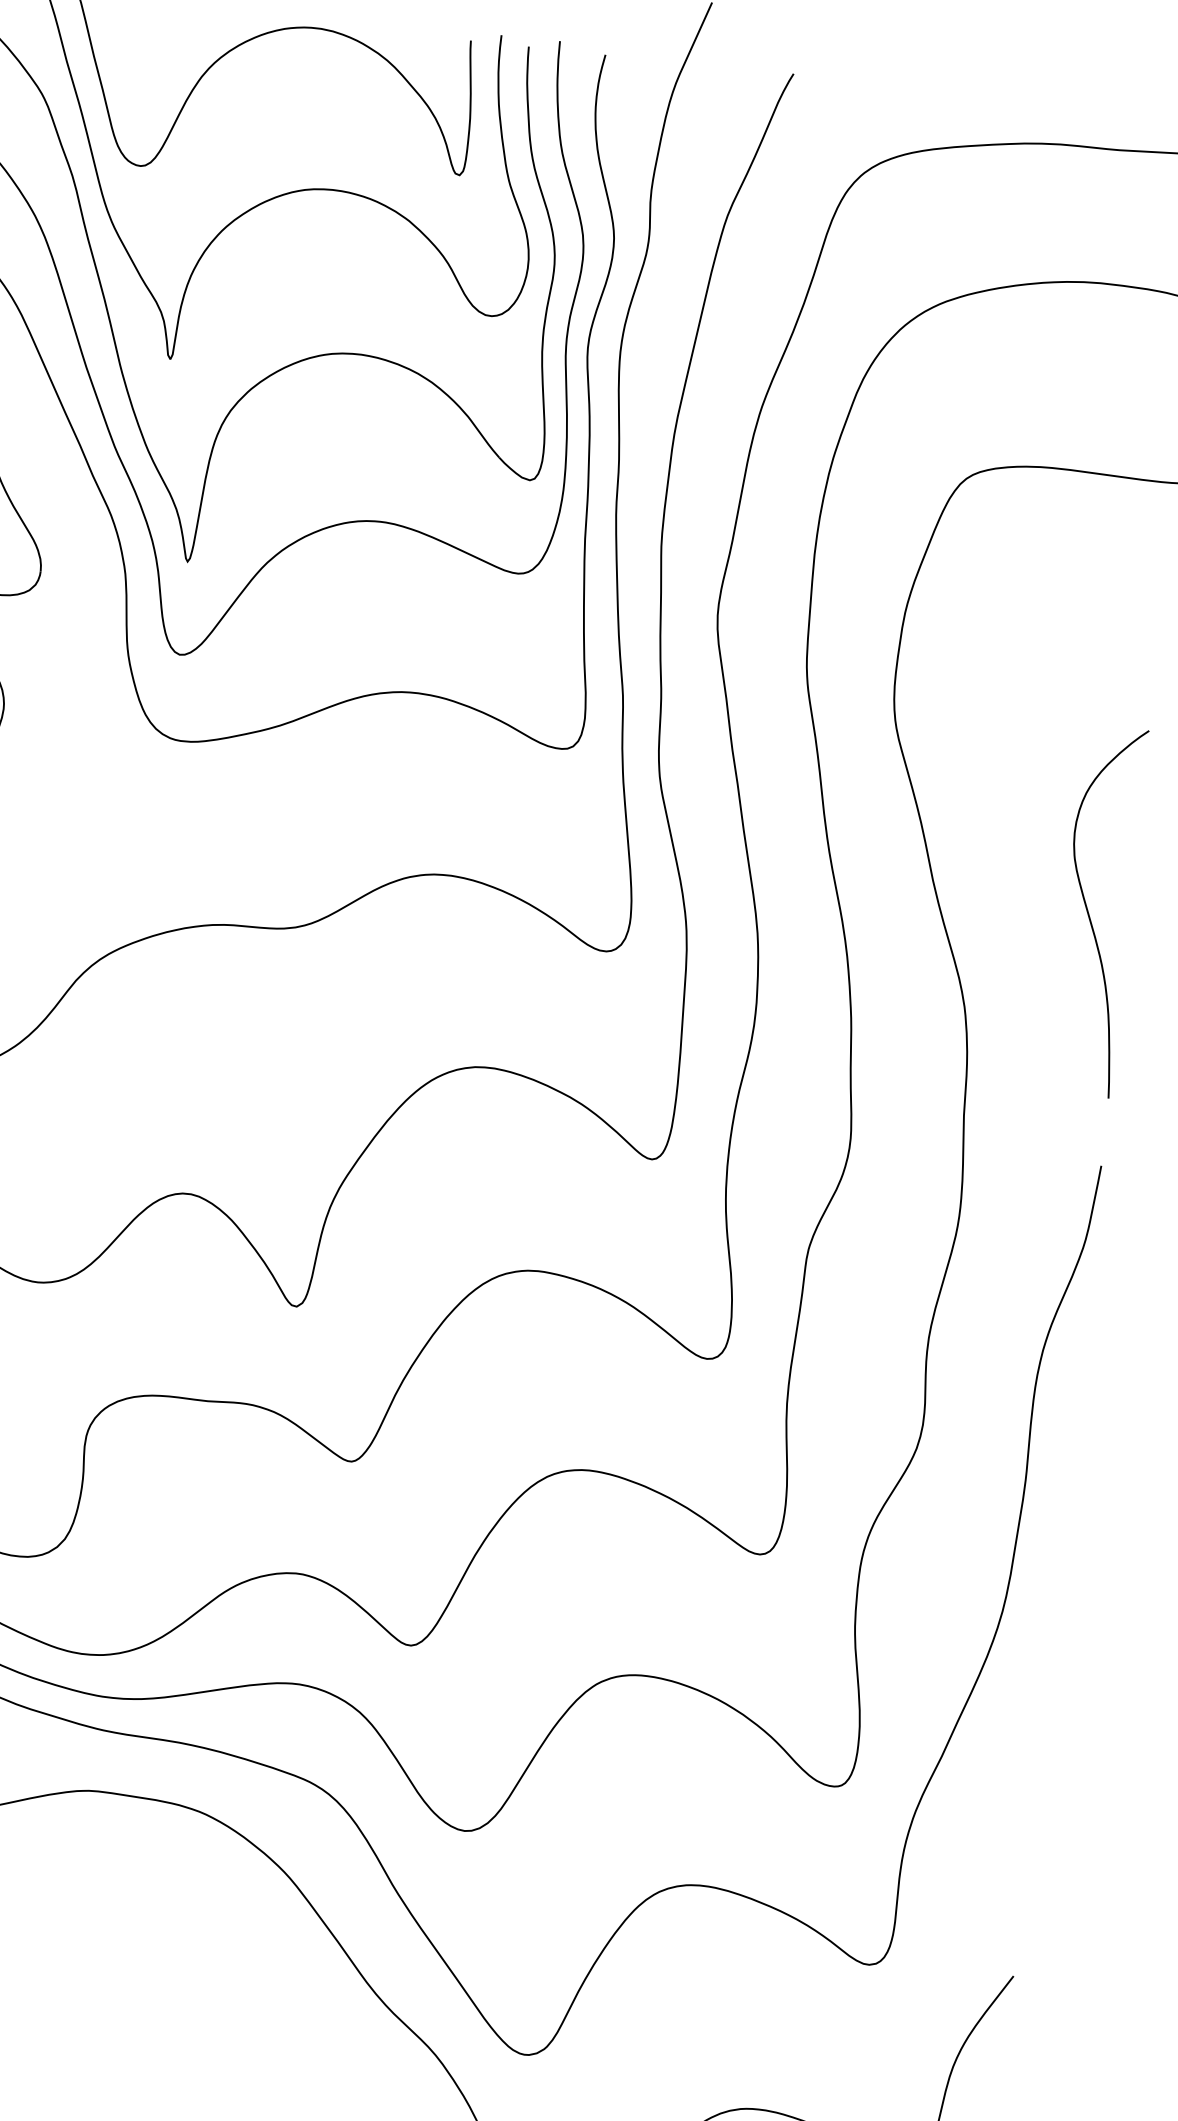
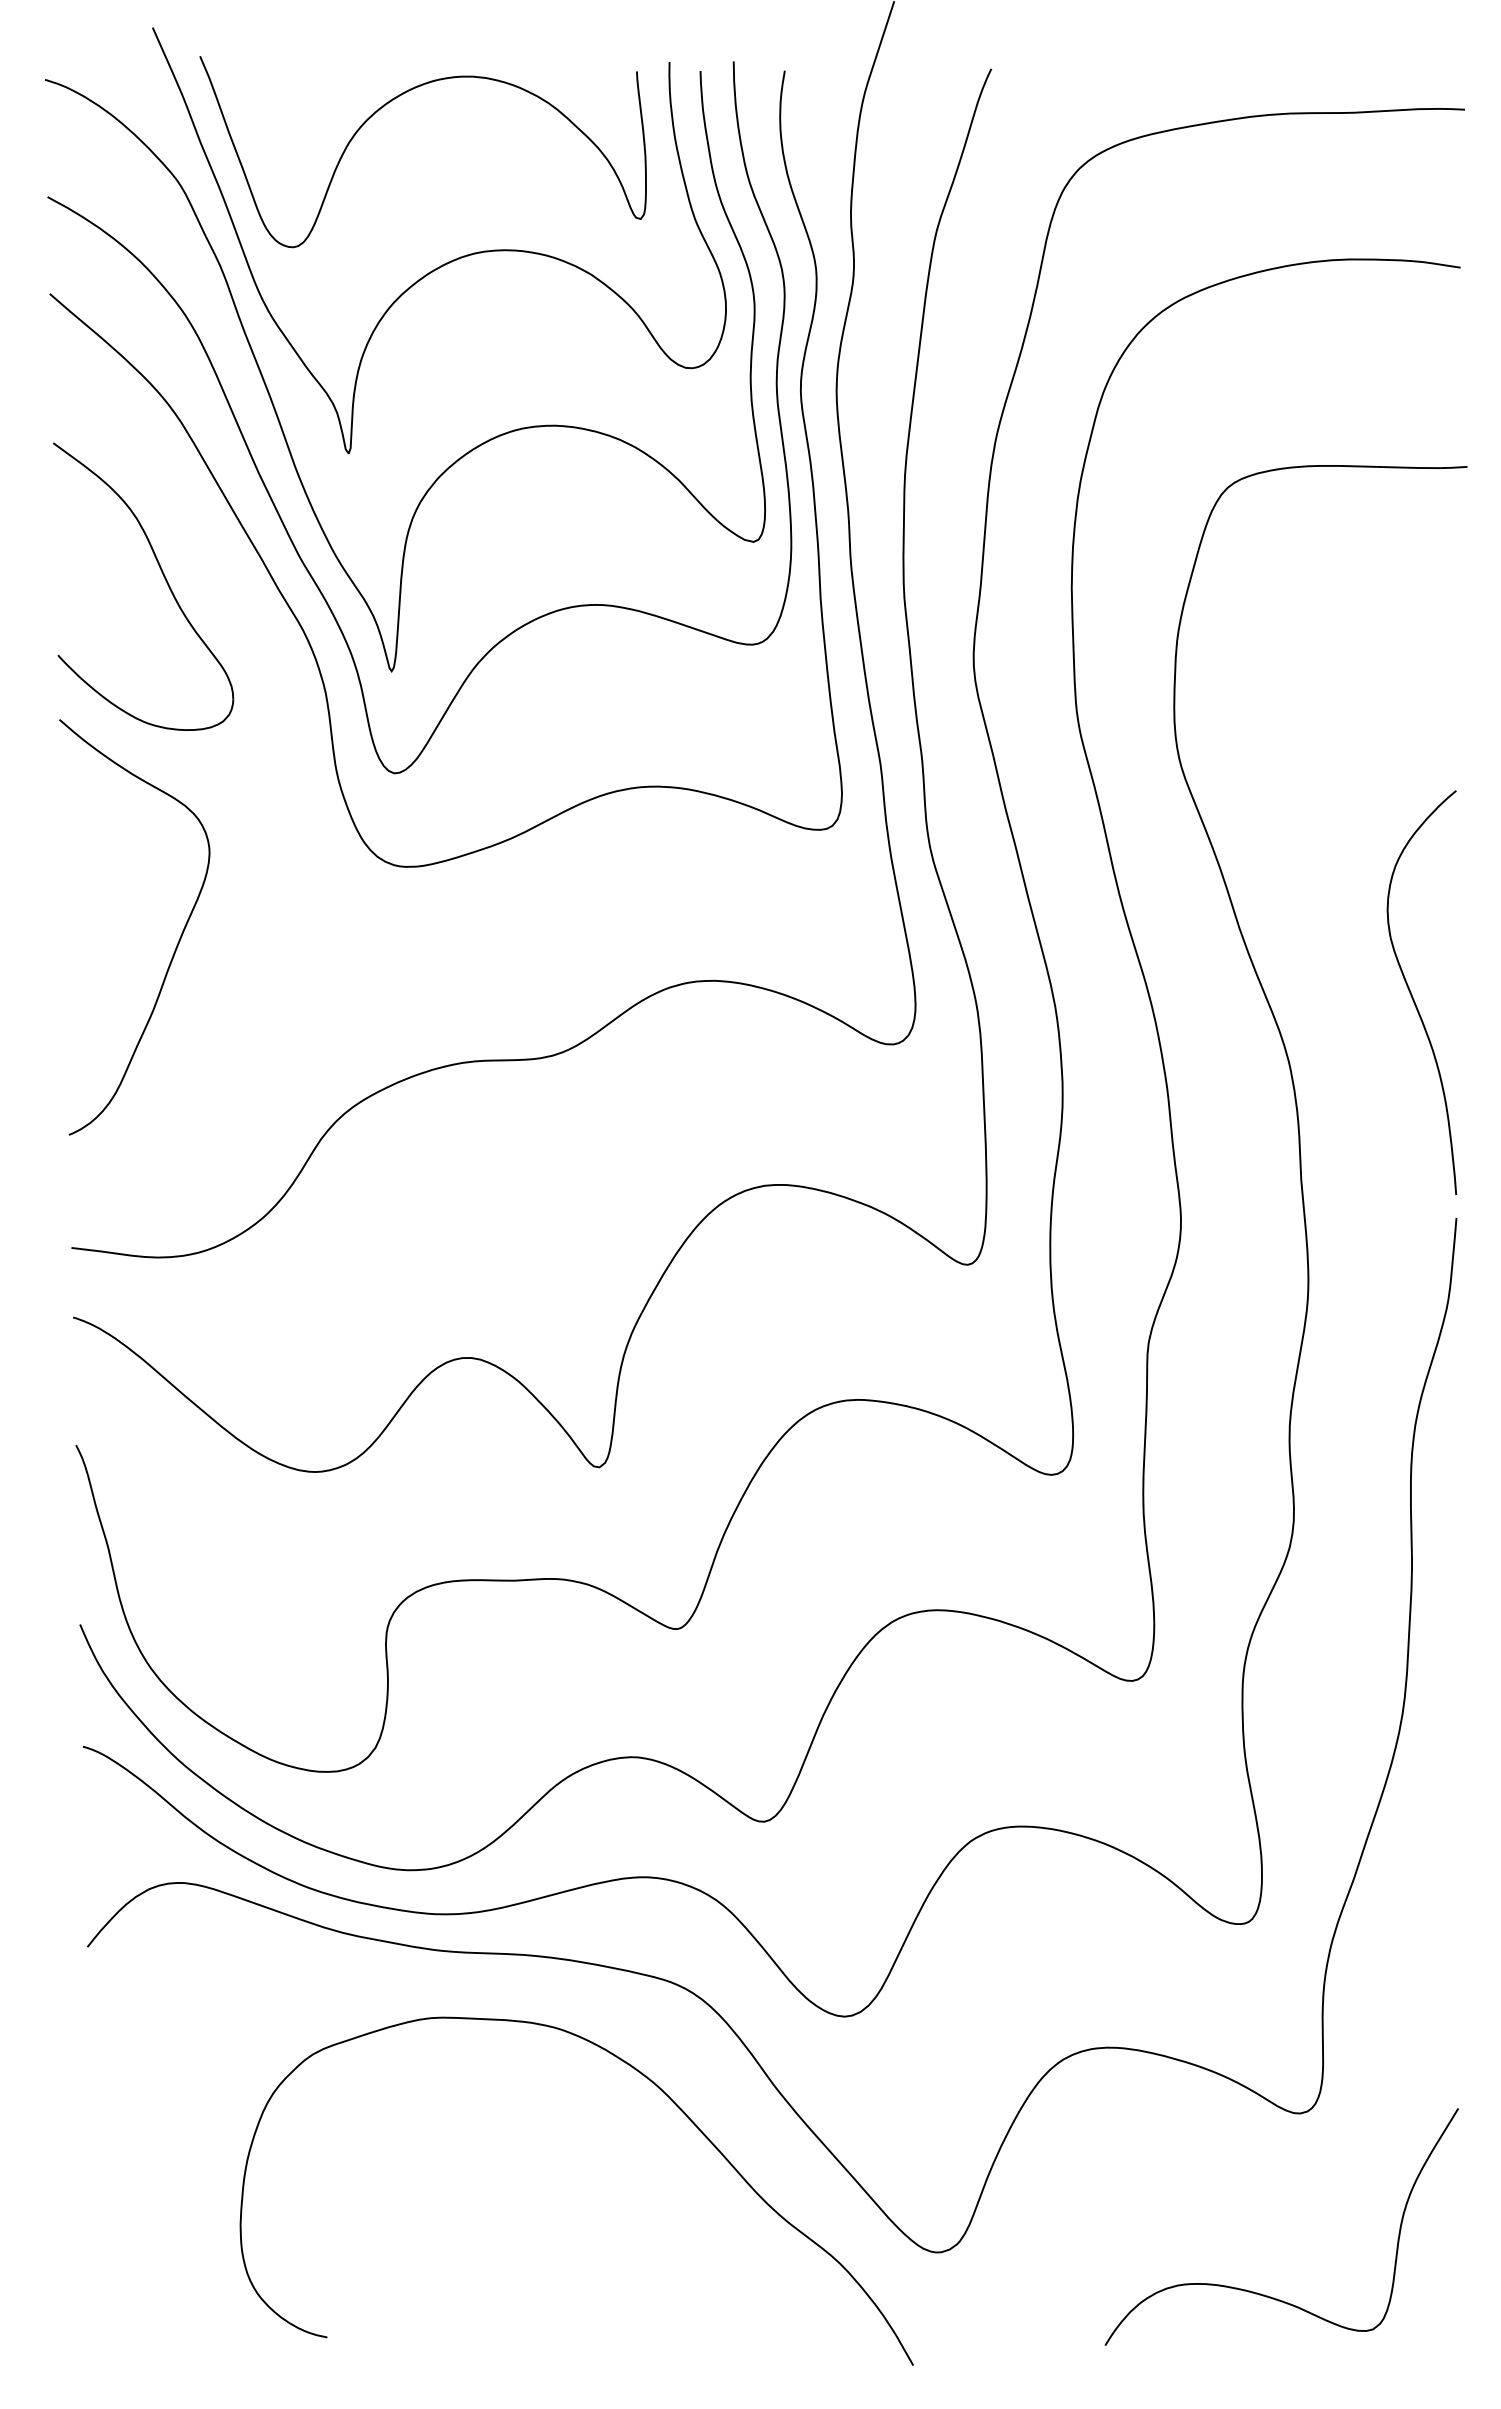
curve: (1088, 911) -> (1412, 994), moved

